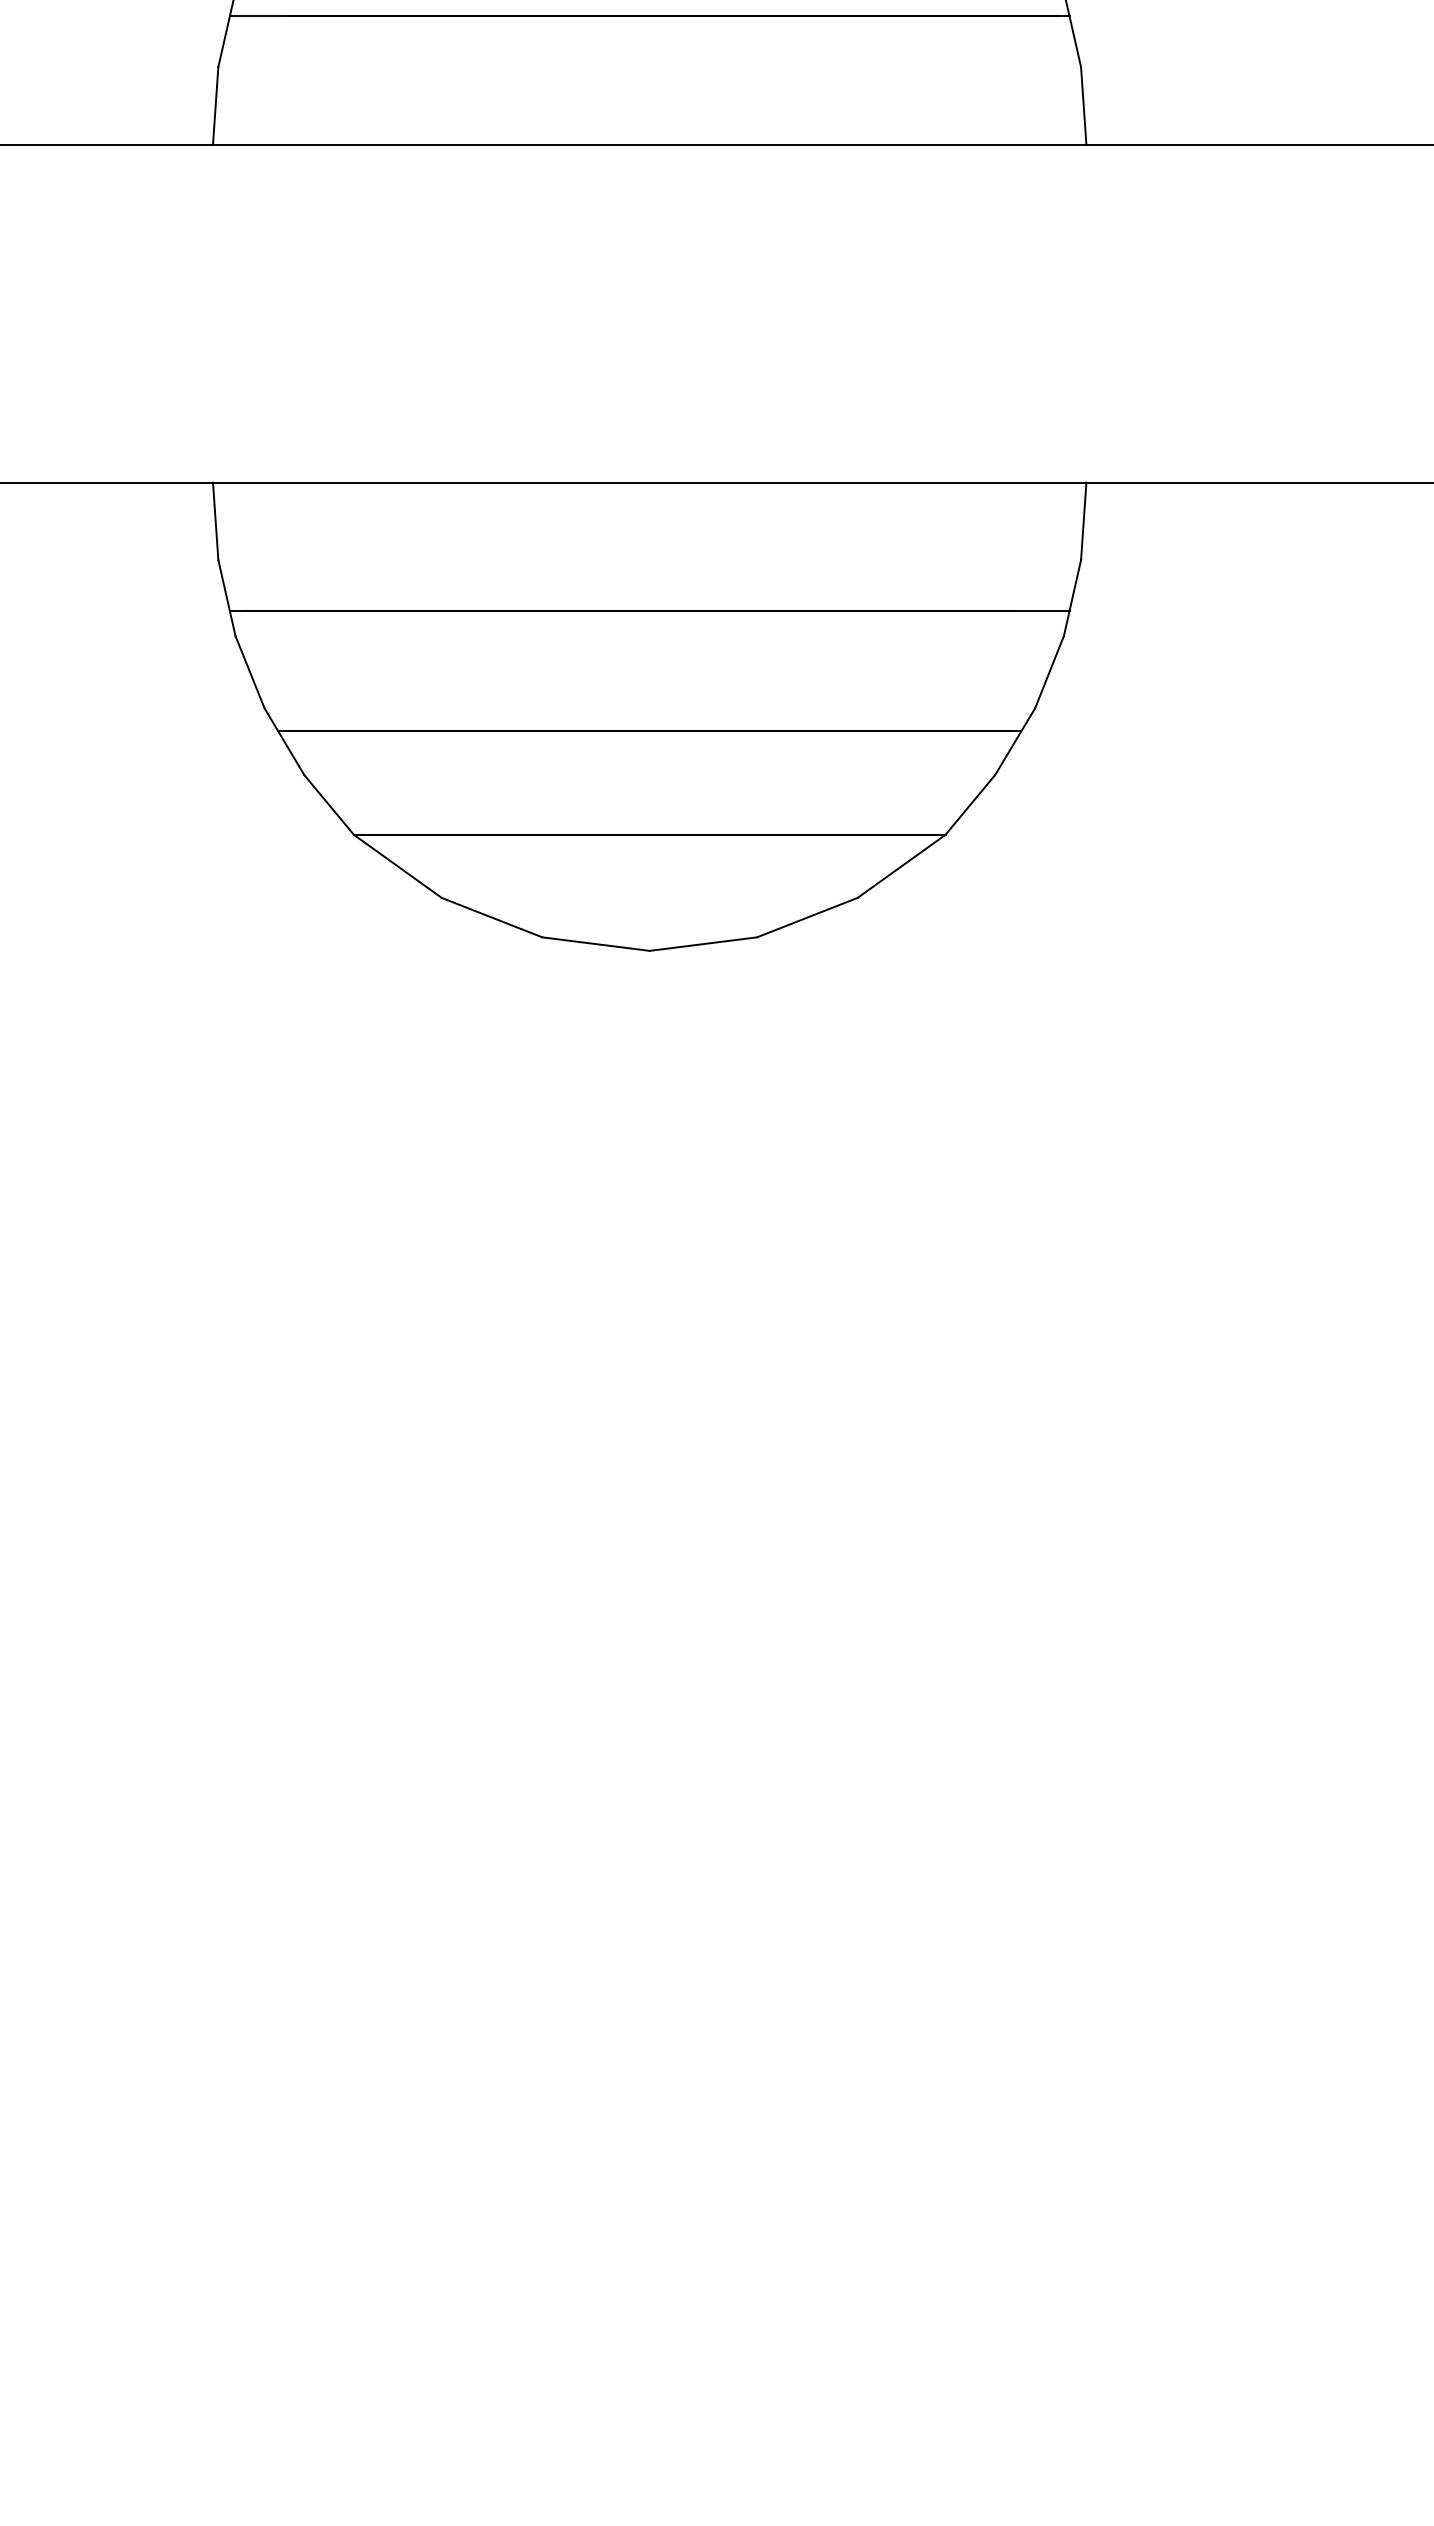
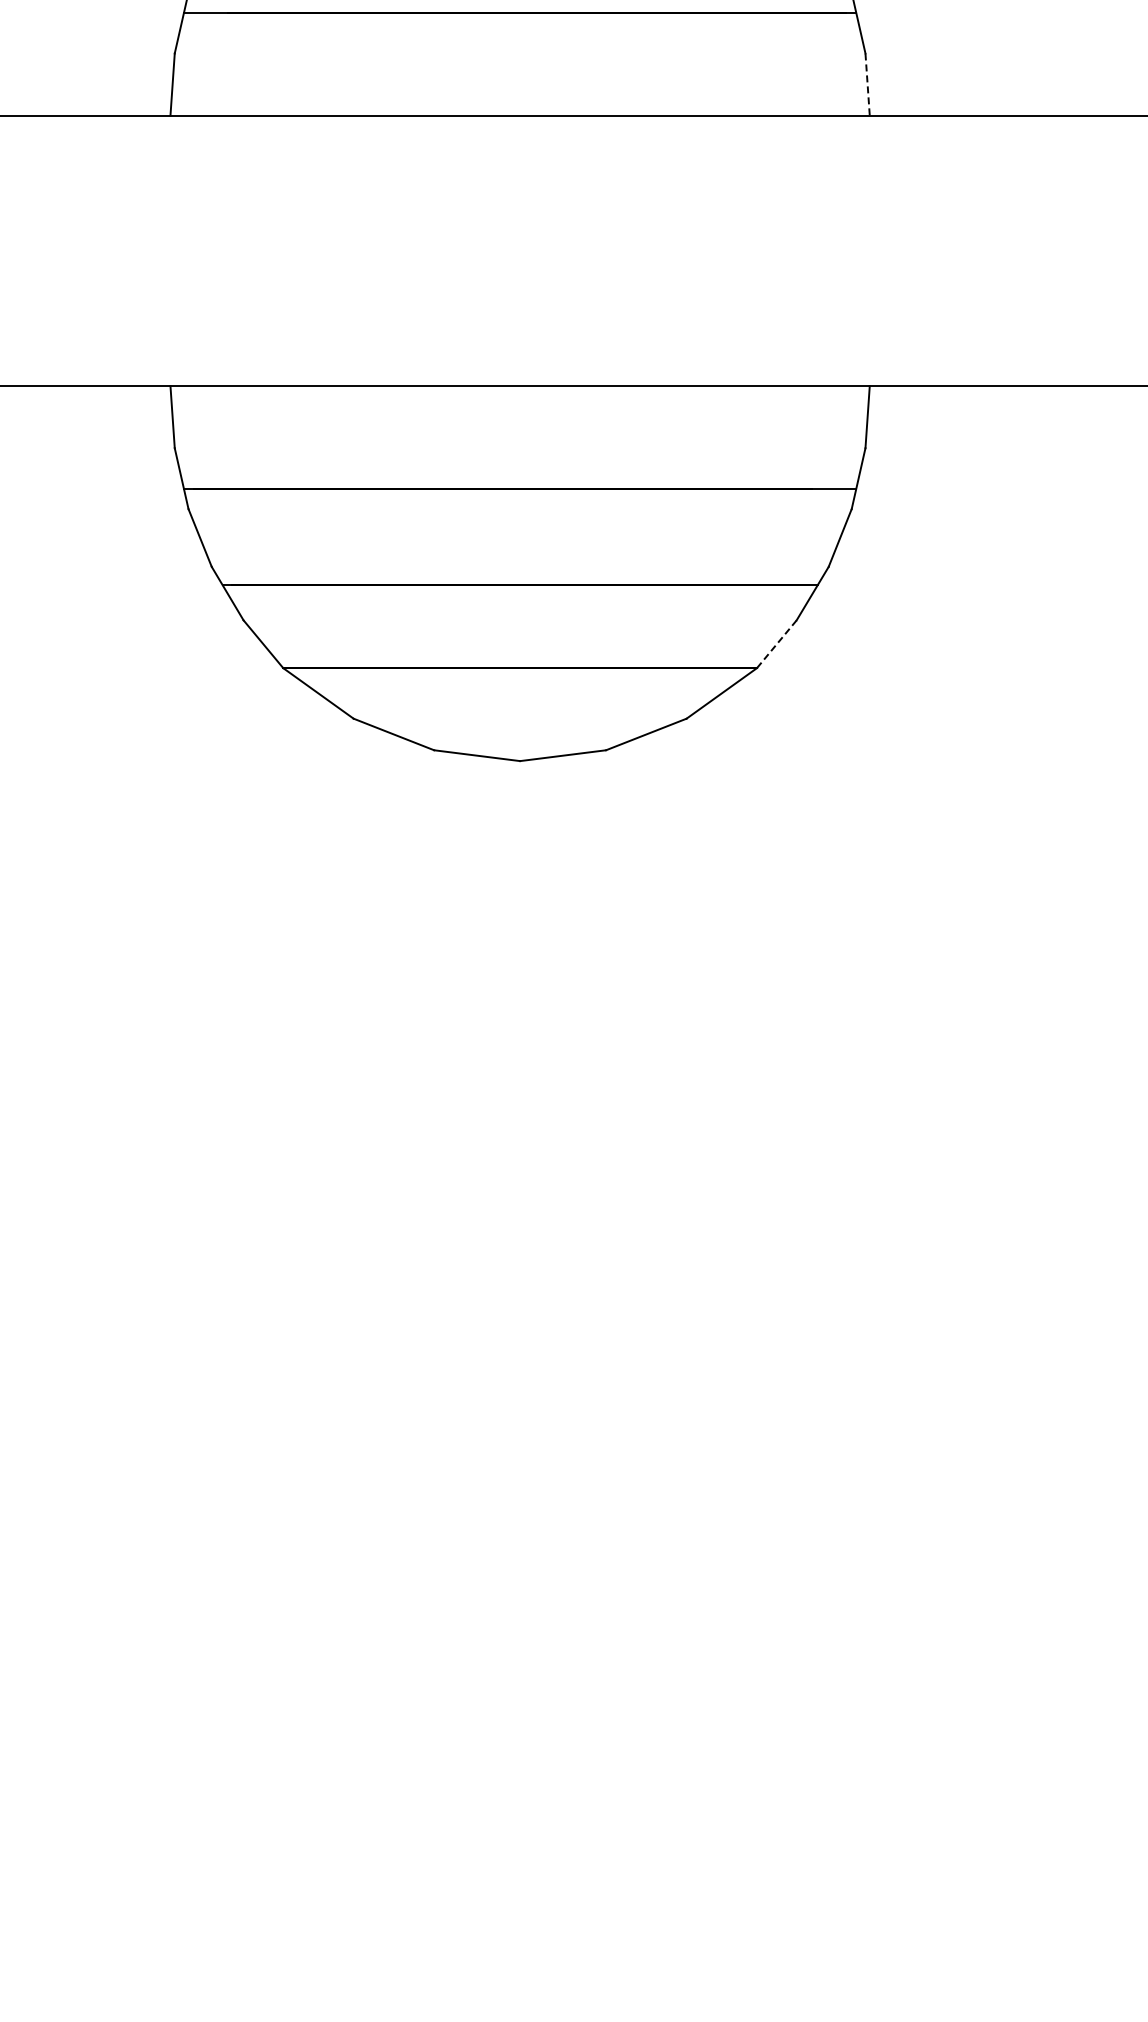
line: (1083, 105) -> (867, 84), solid -> dashed
line: (969, 805) -> (776, 644), solid -> dashed

